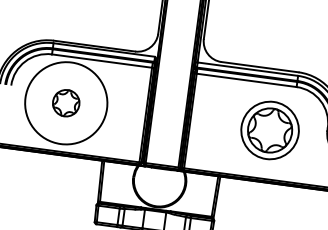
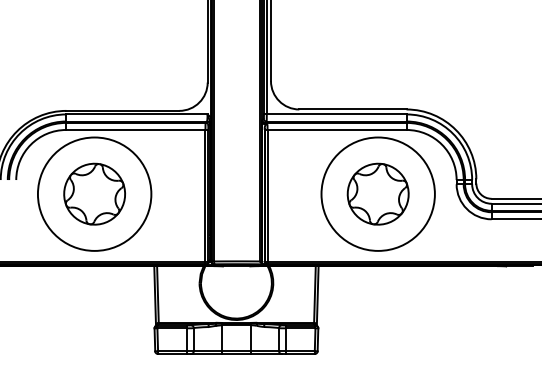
part: (66, 102) -> (94, 193), size x1.67
circle: (269, 129) -> (377, 193), size x1.43

